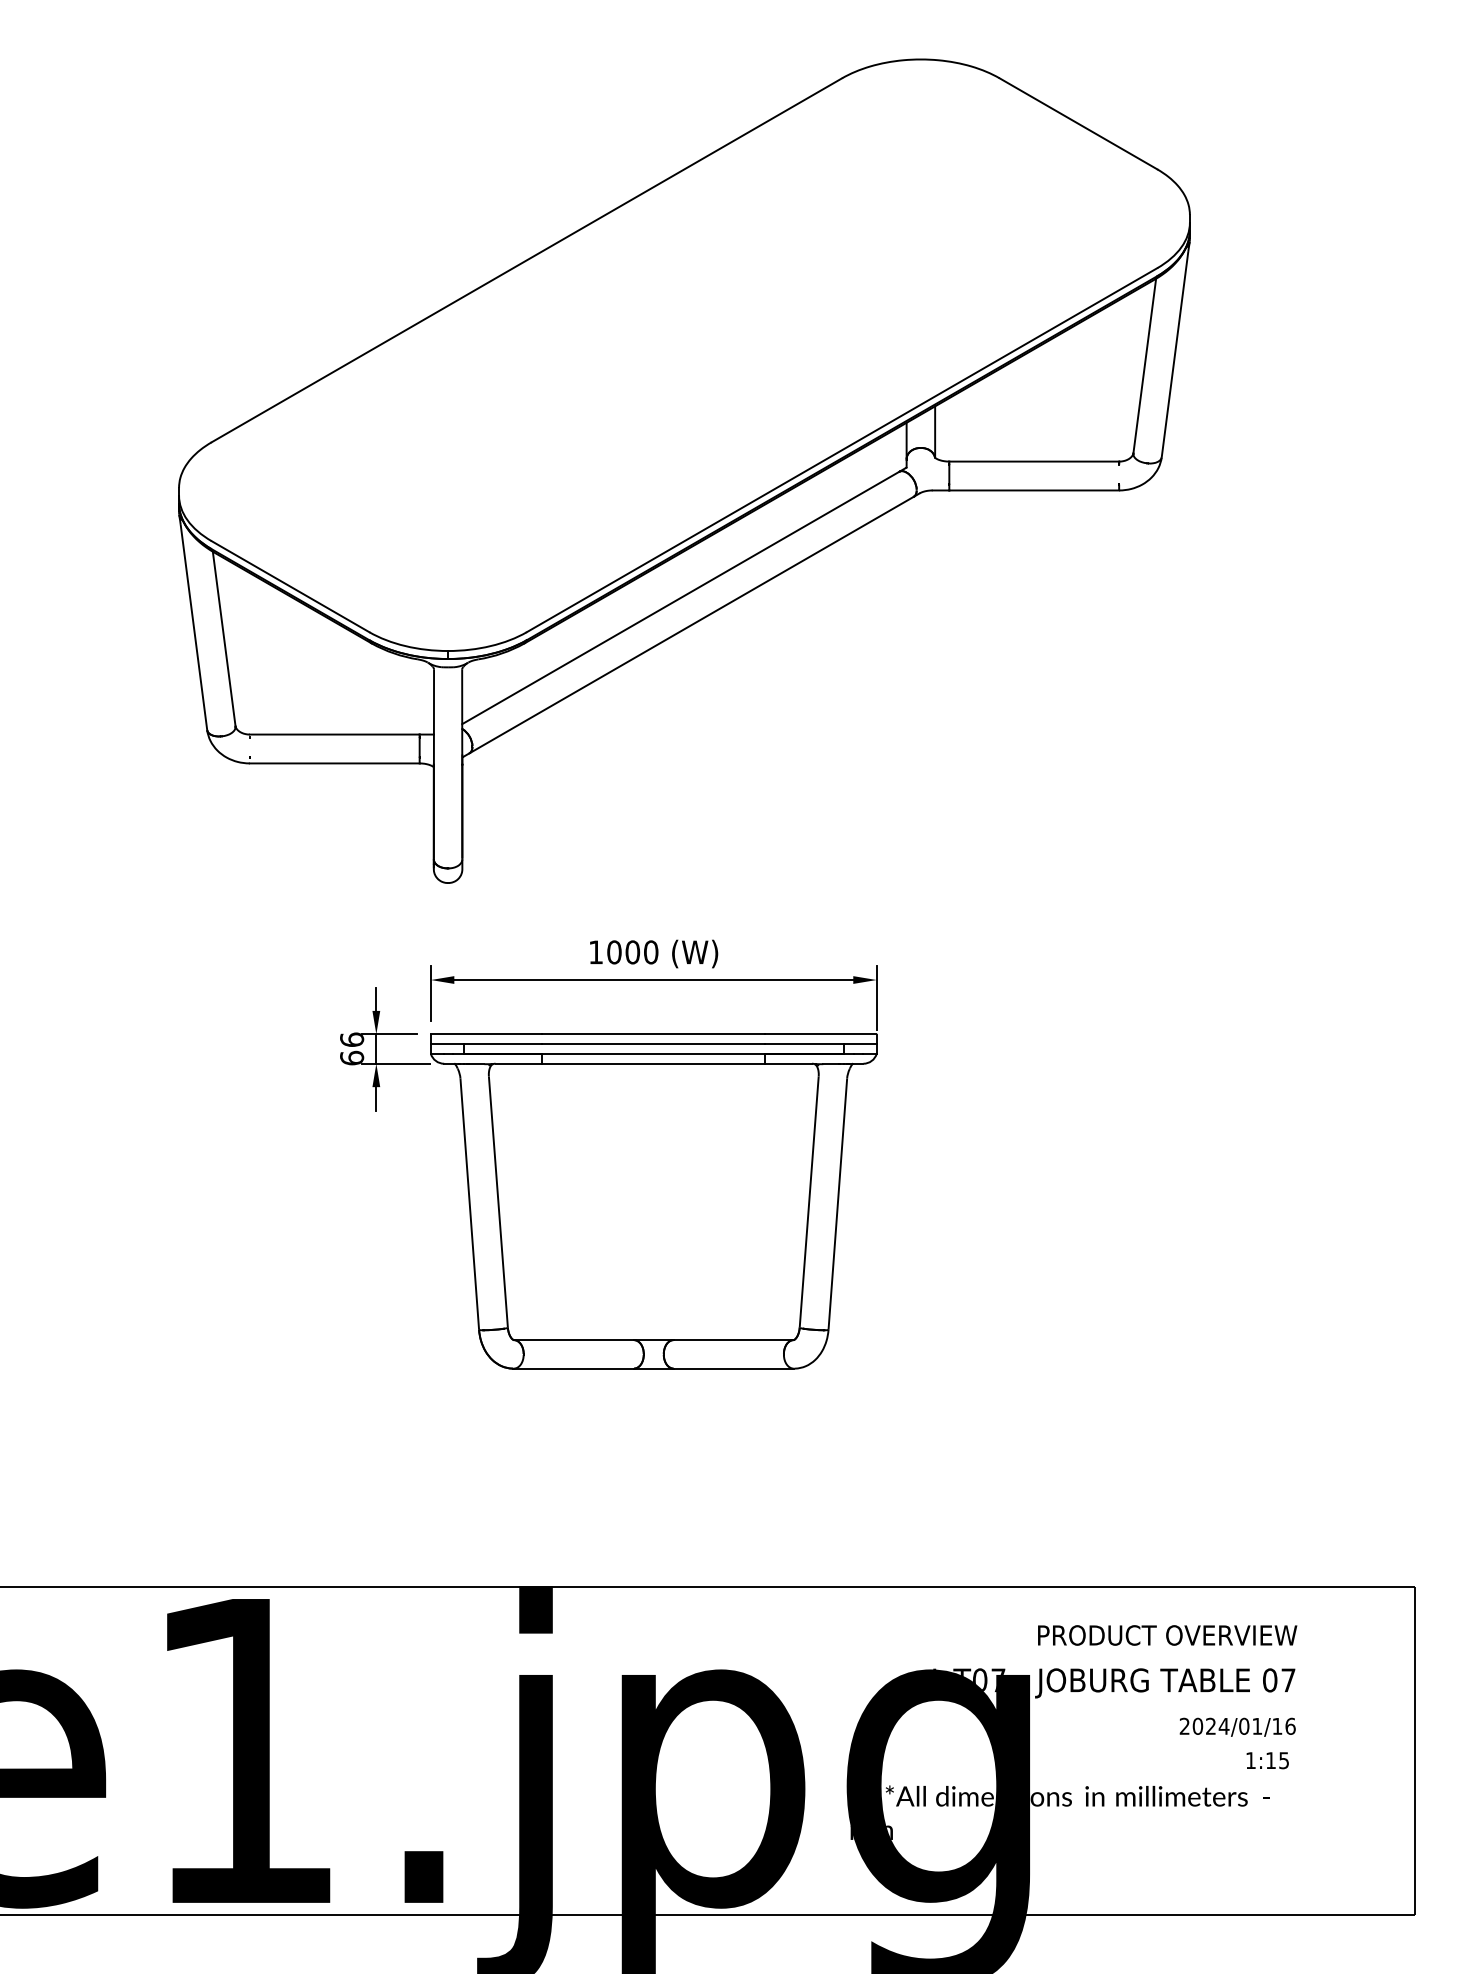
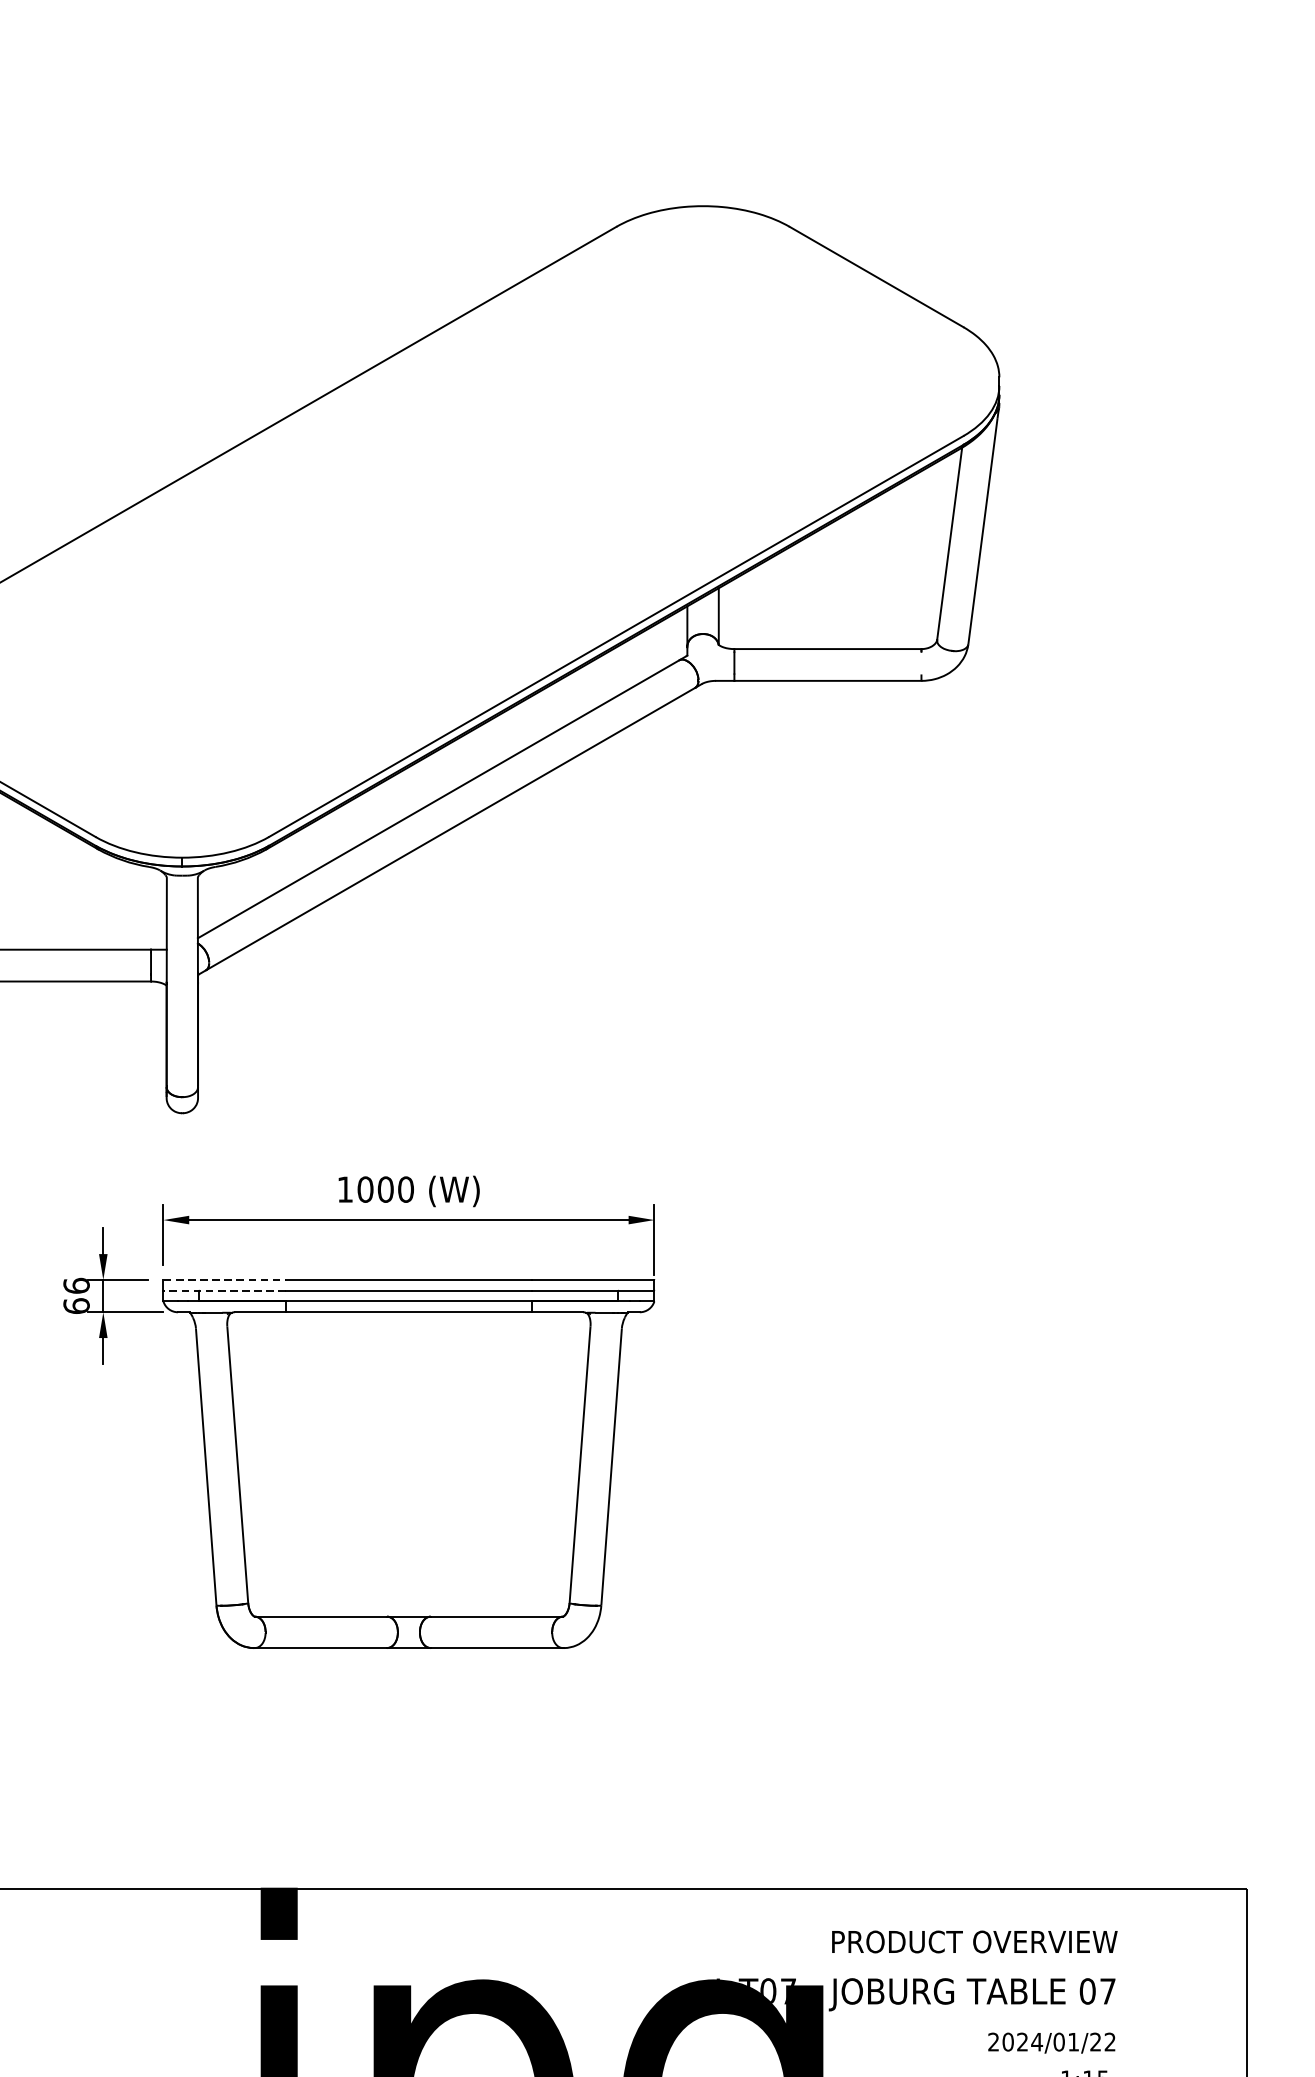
line: (486, 1034) -> (224, 1280), solid -> dashed
line: (486, 1044) -> (224, 1291), solid -> dashed
text: (1283, 1725) -> (1102, 2041), 2024/01/16 -> 2024/01/22

